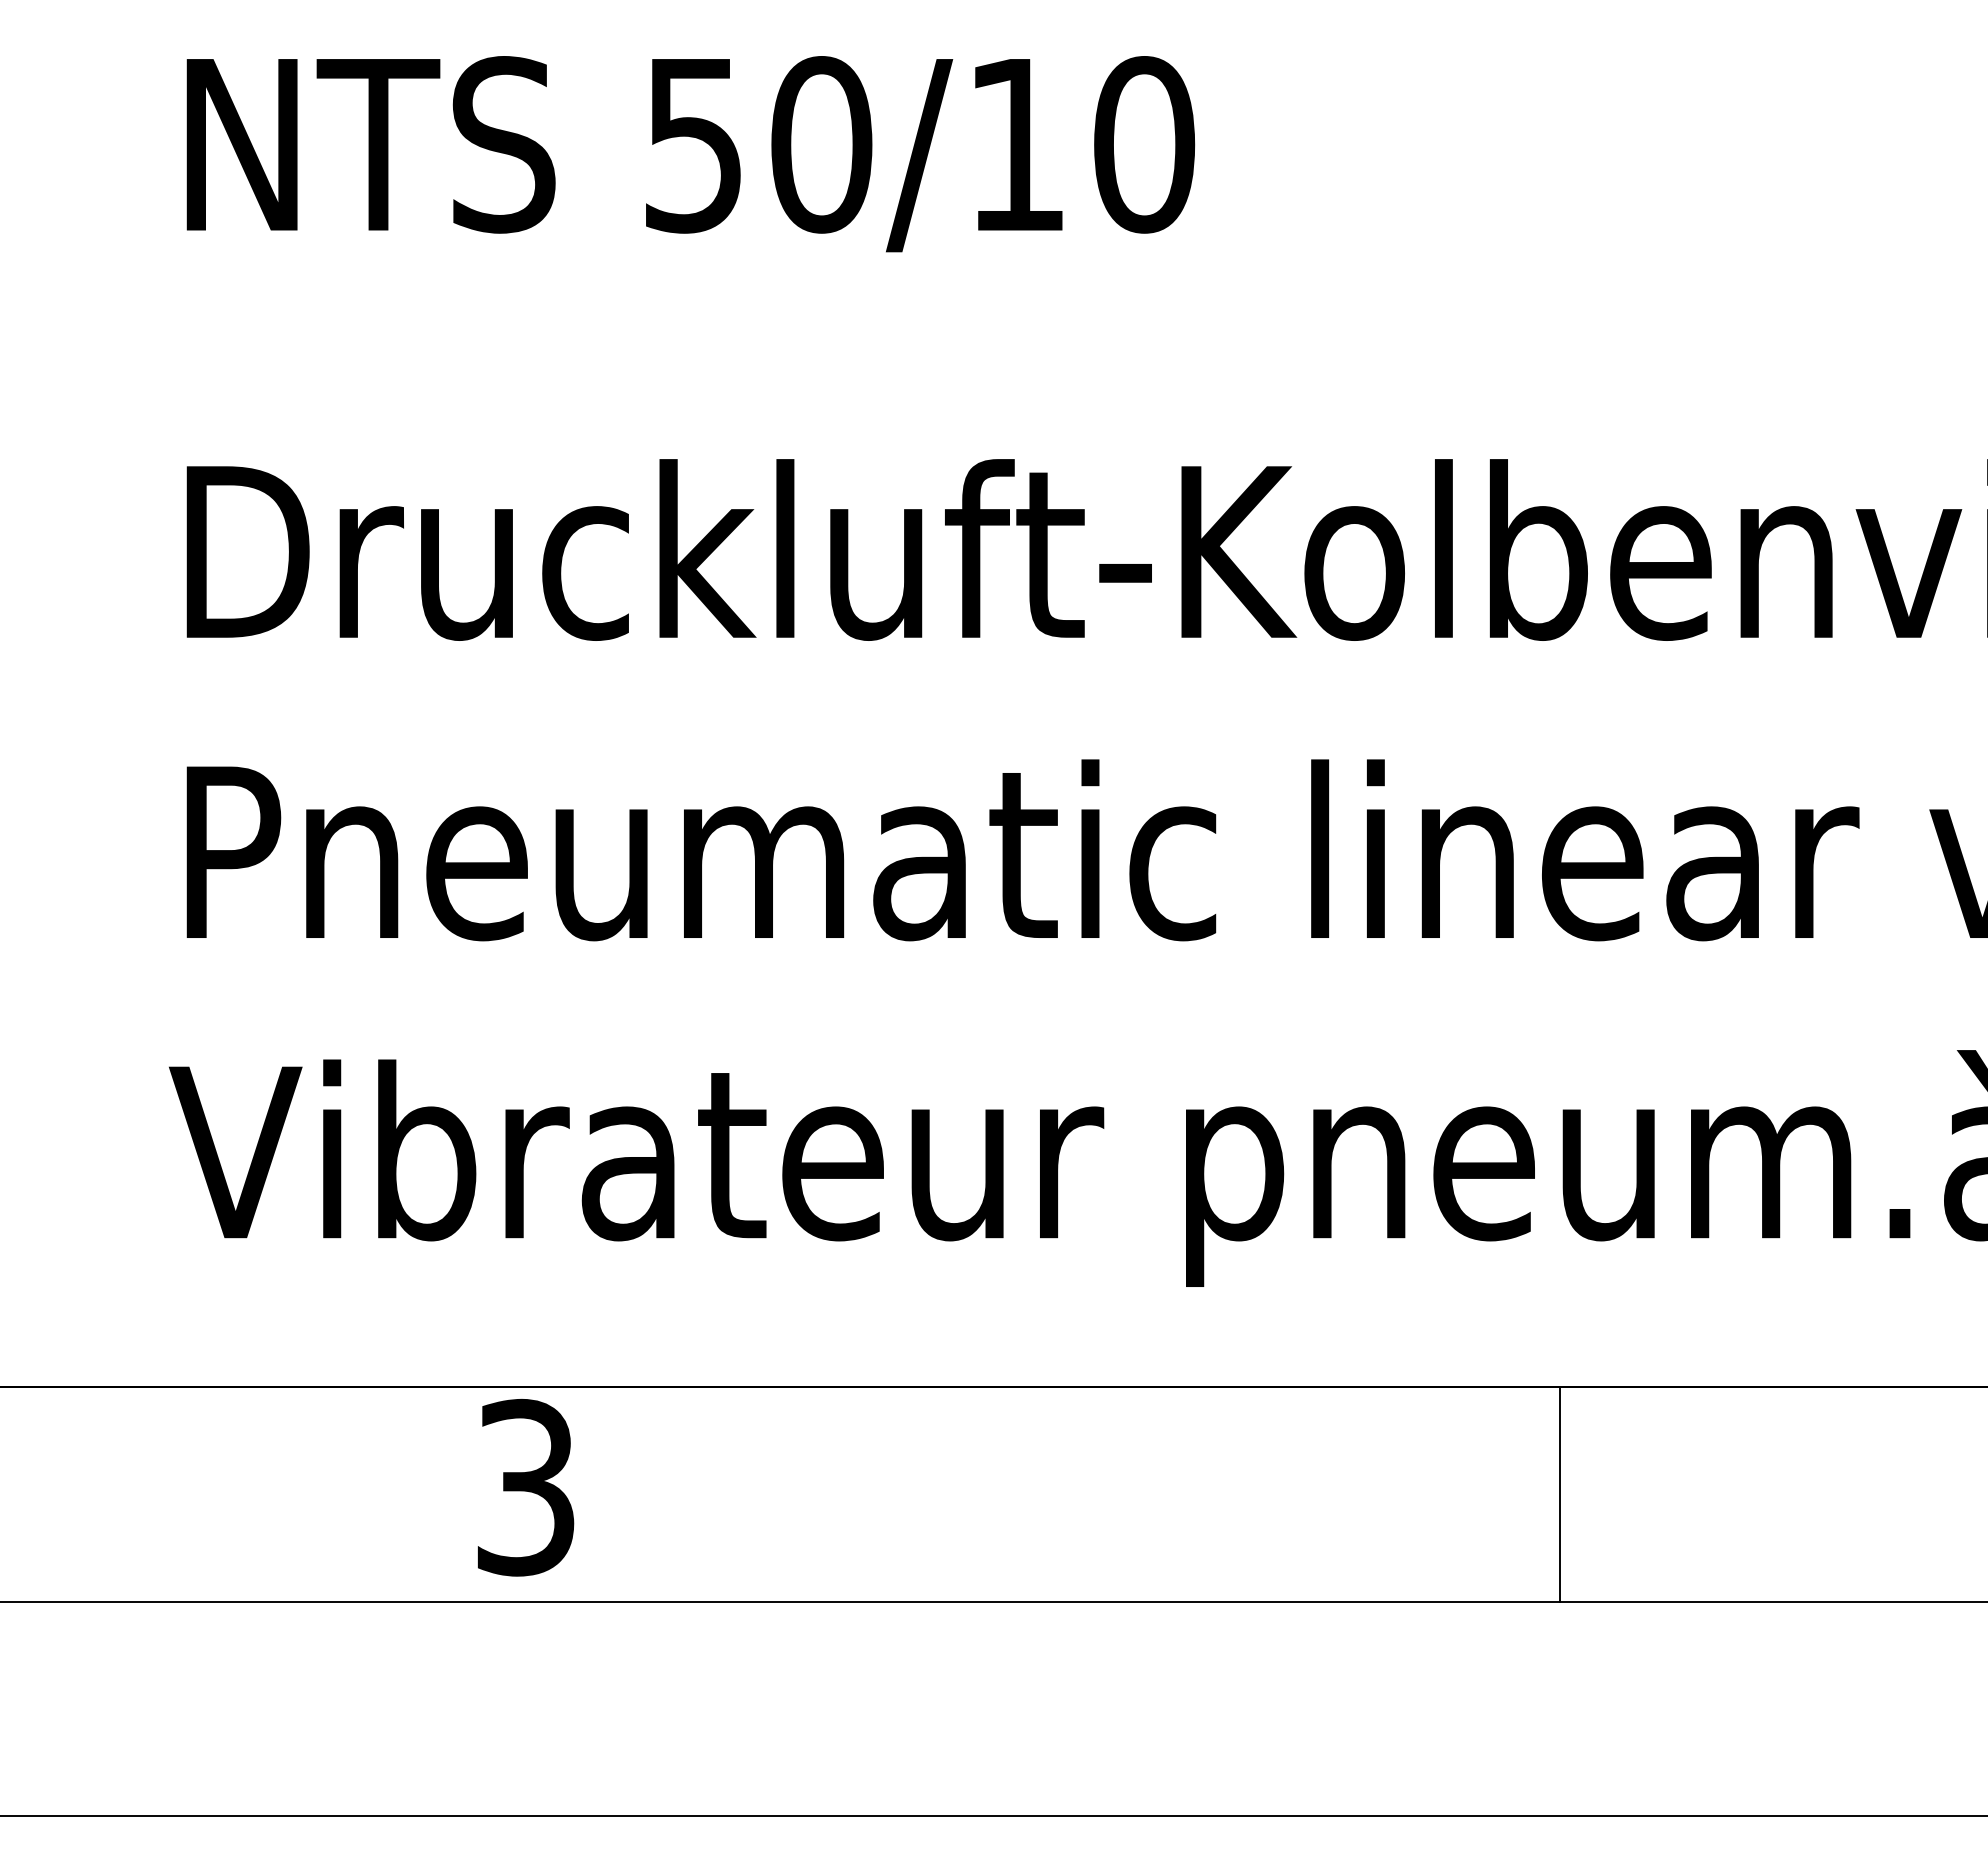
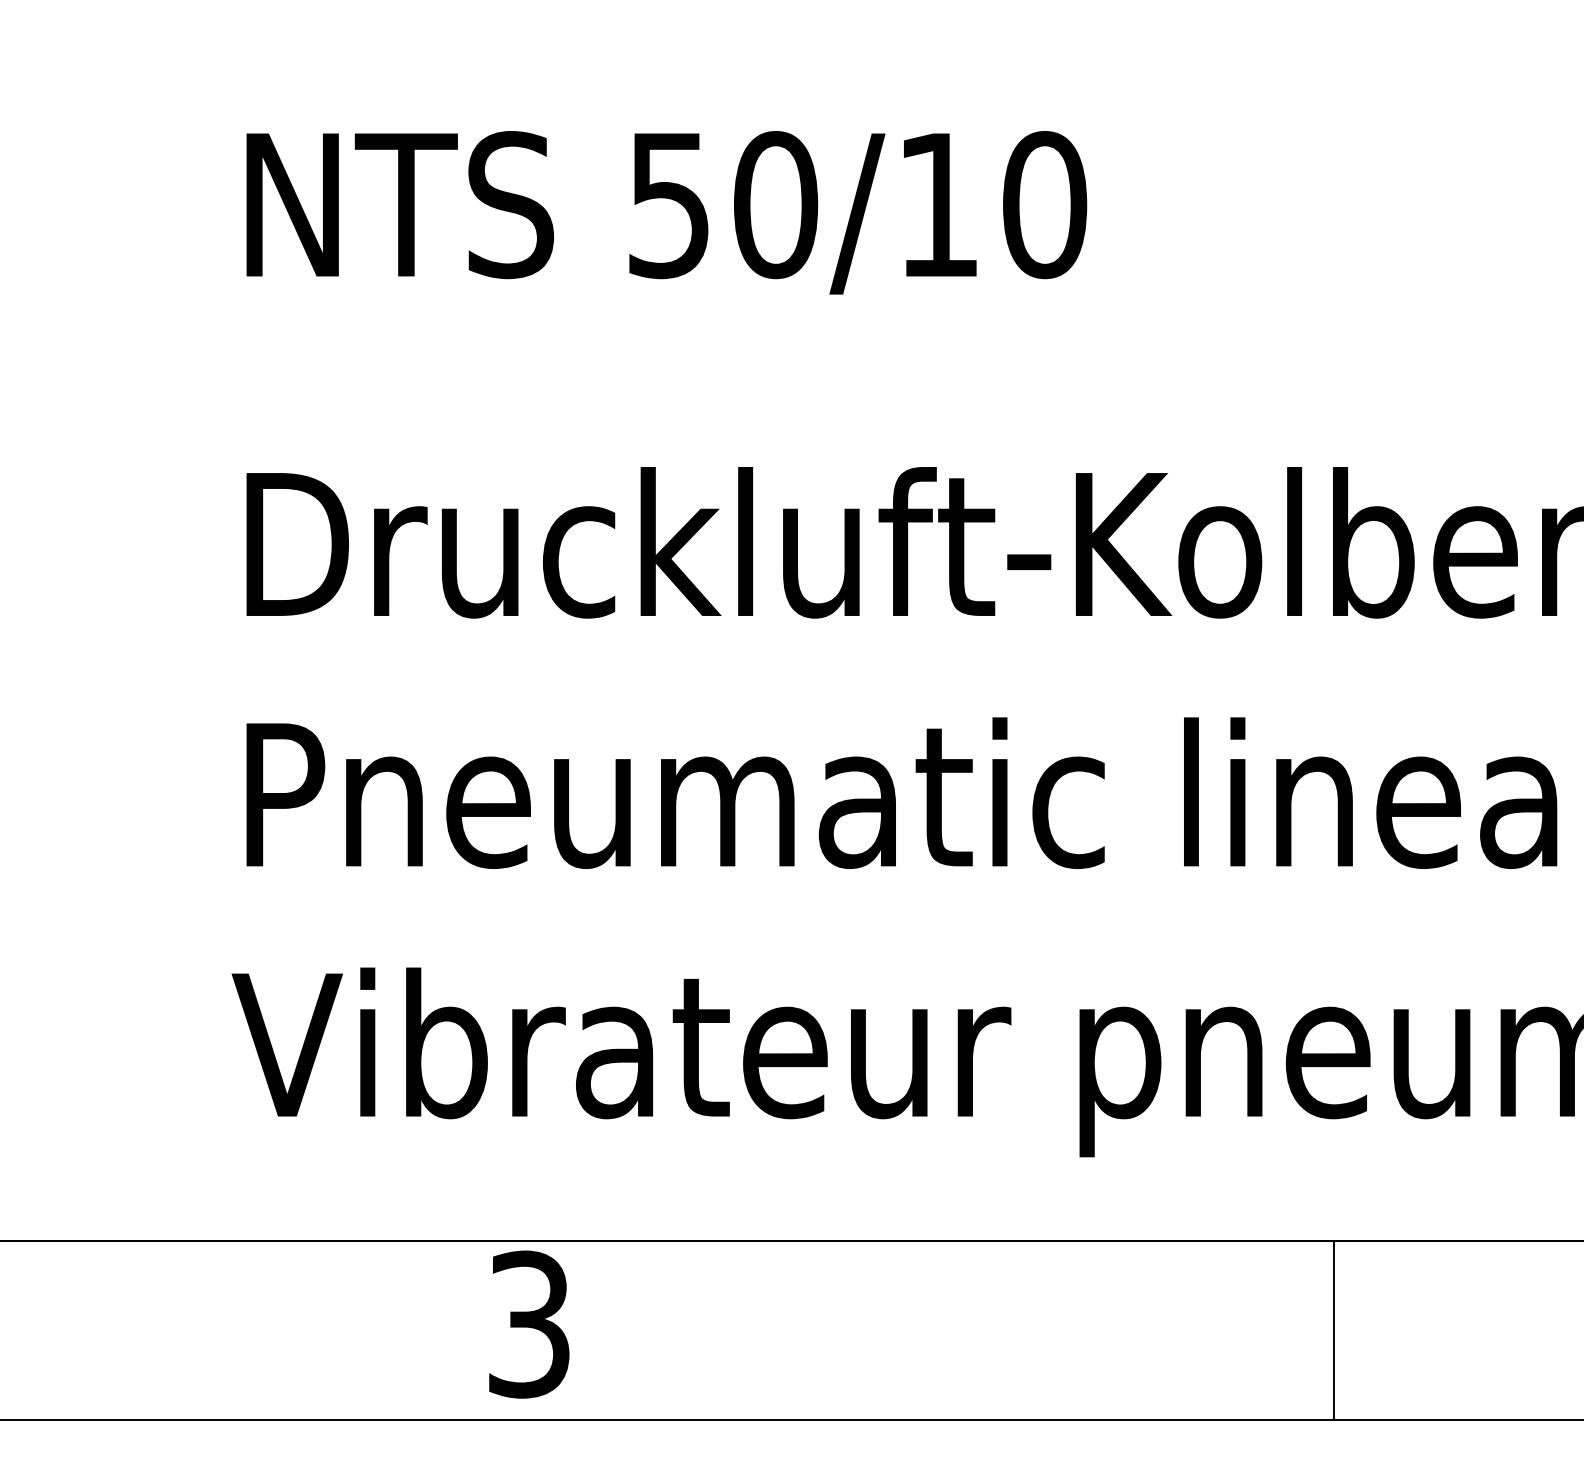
line: (1559, 1494) -> (1333, 1330), moved

